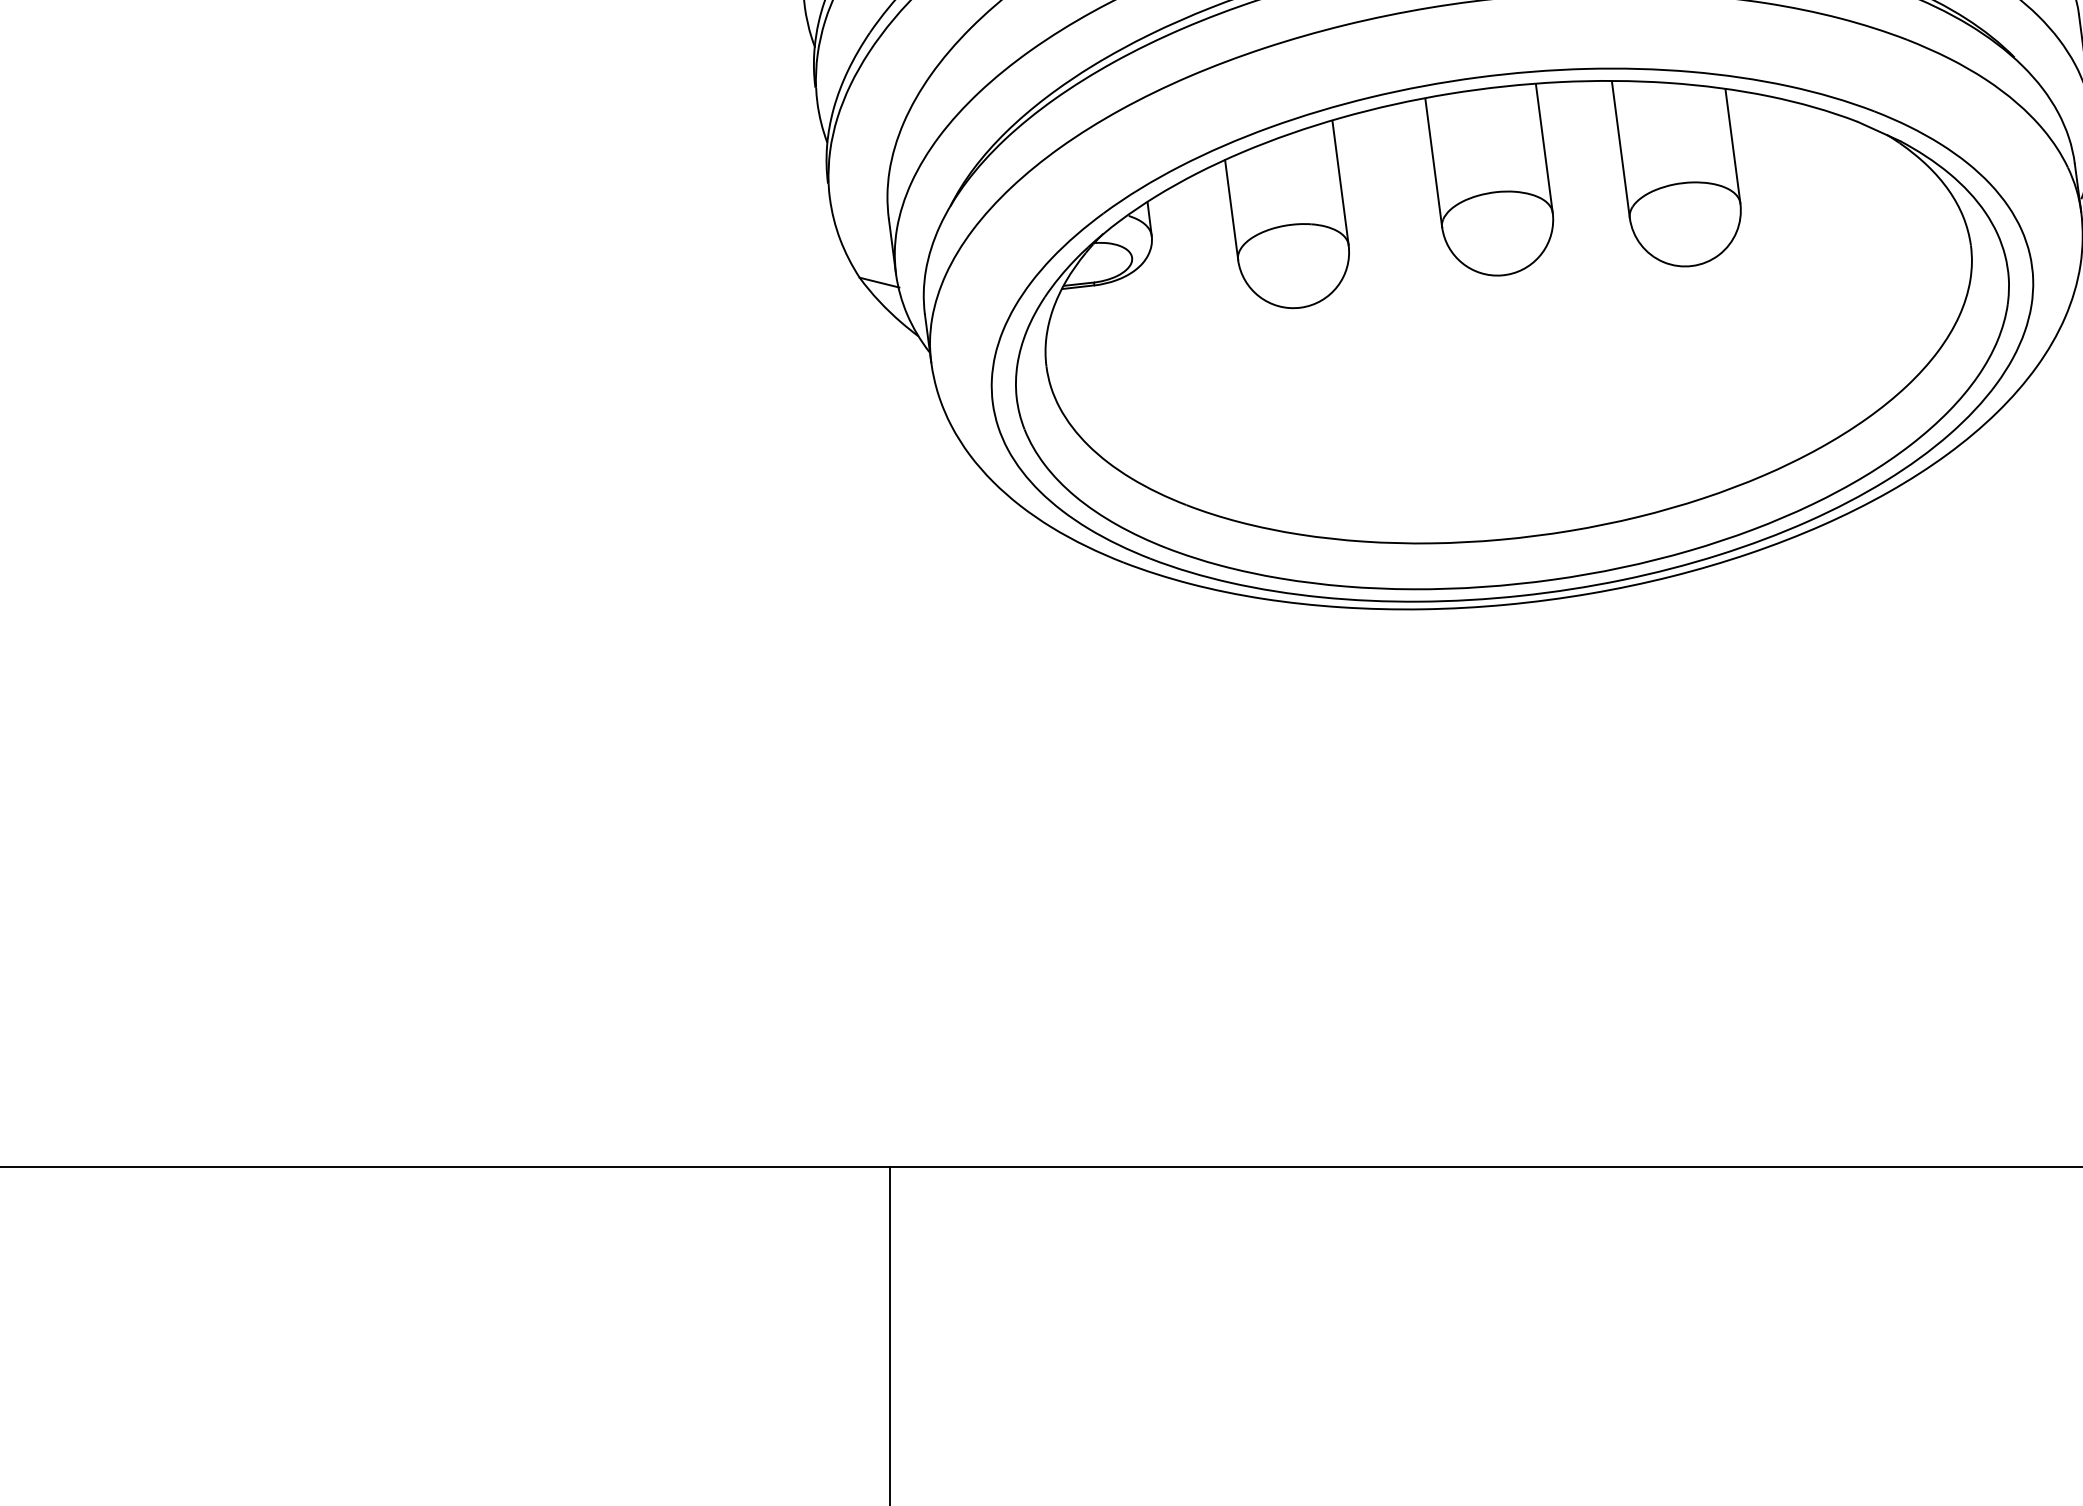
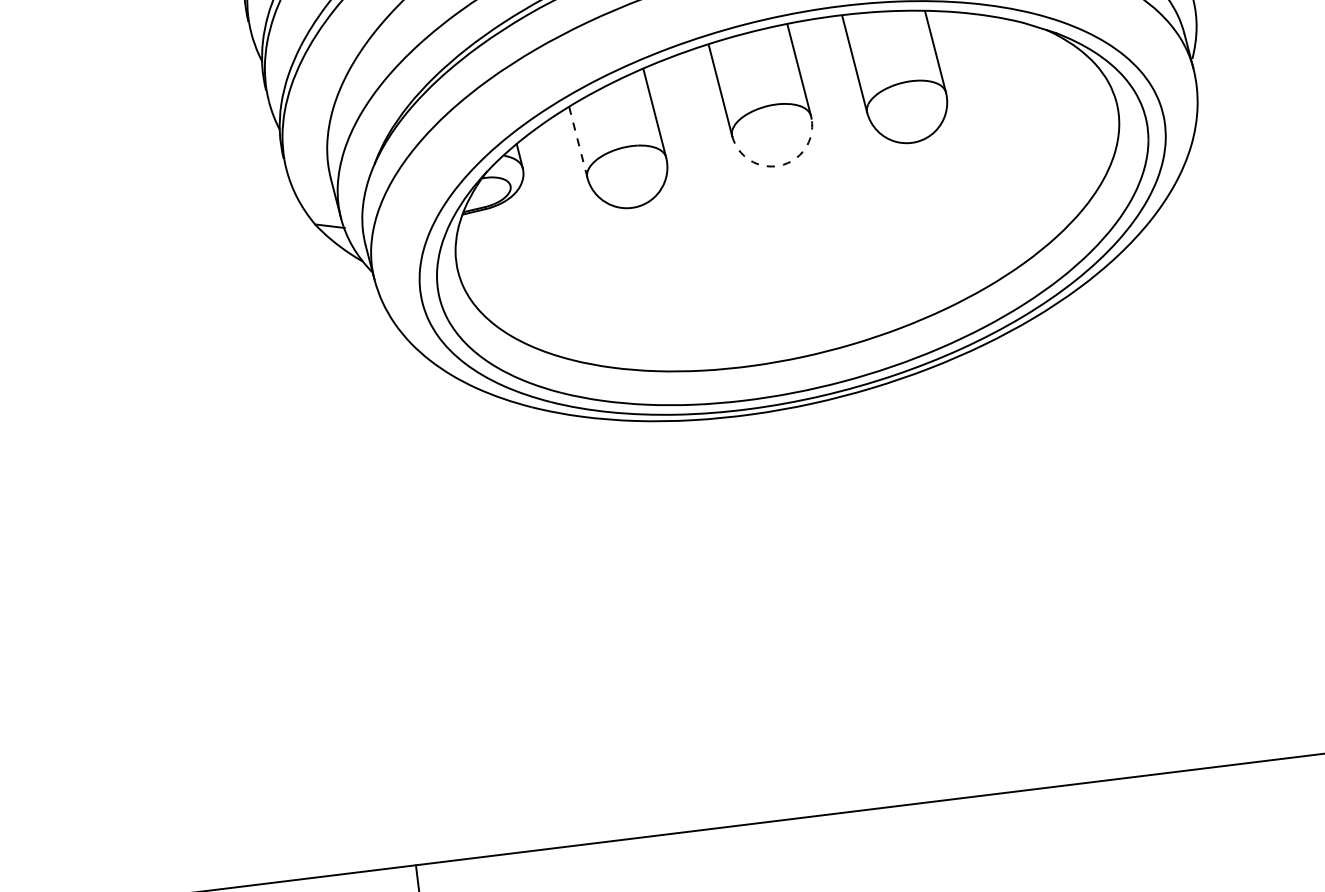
line: (1231, 210) -> (578, 142), solid -> dashed
arc: (1501, 275) -> (779, 165), solid -> dashed

